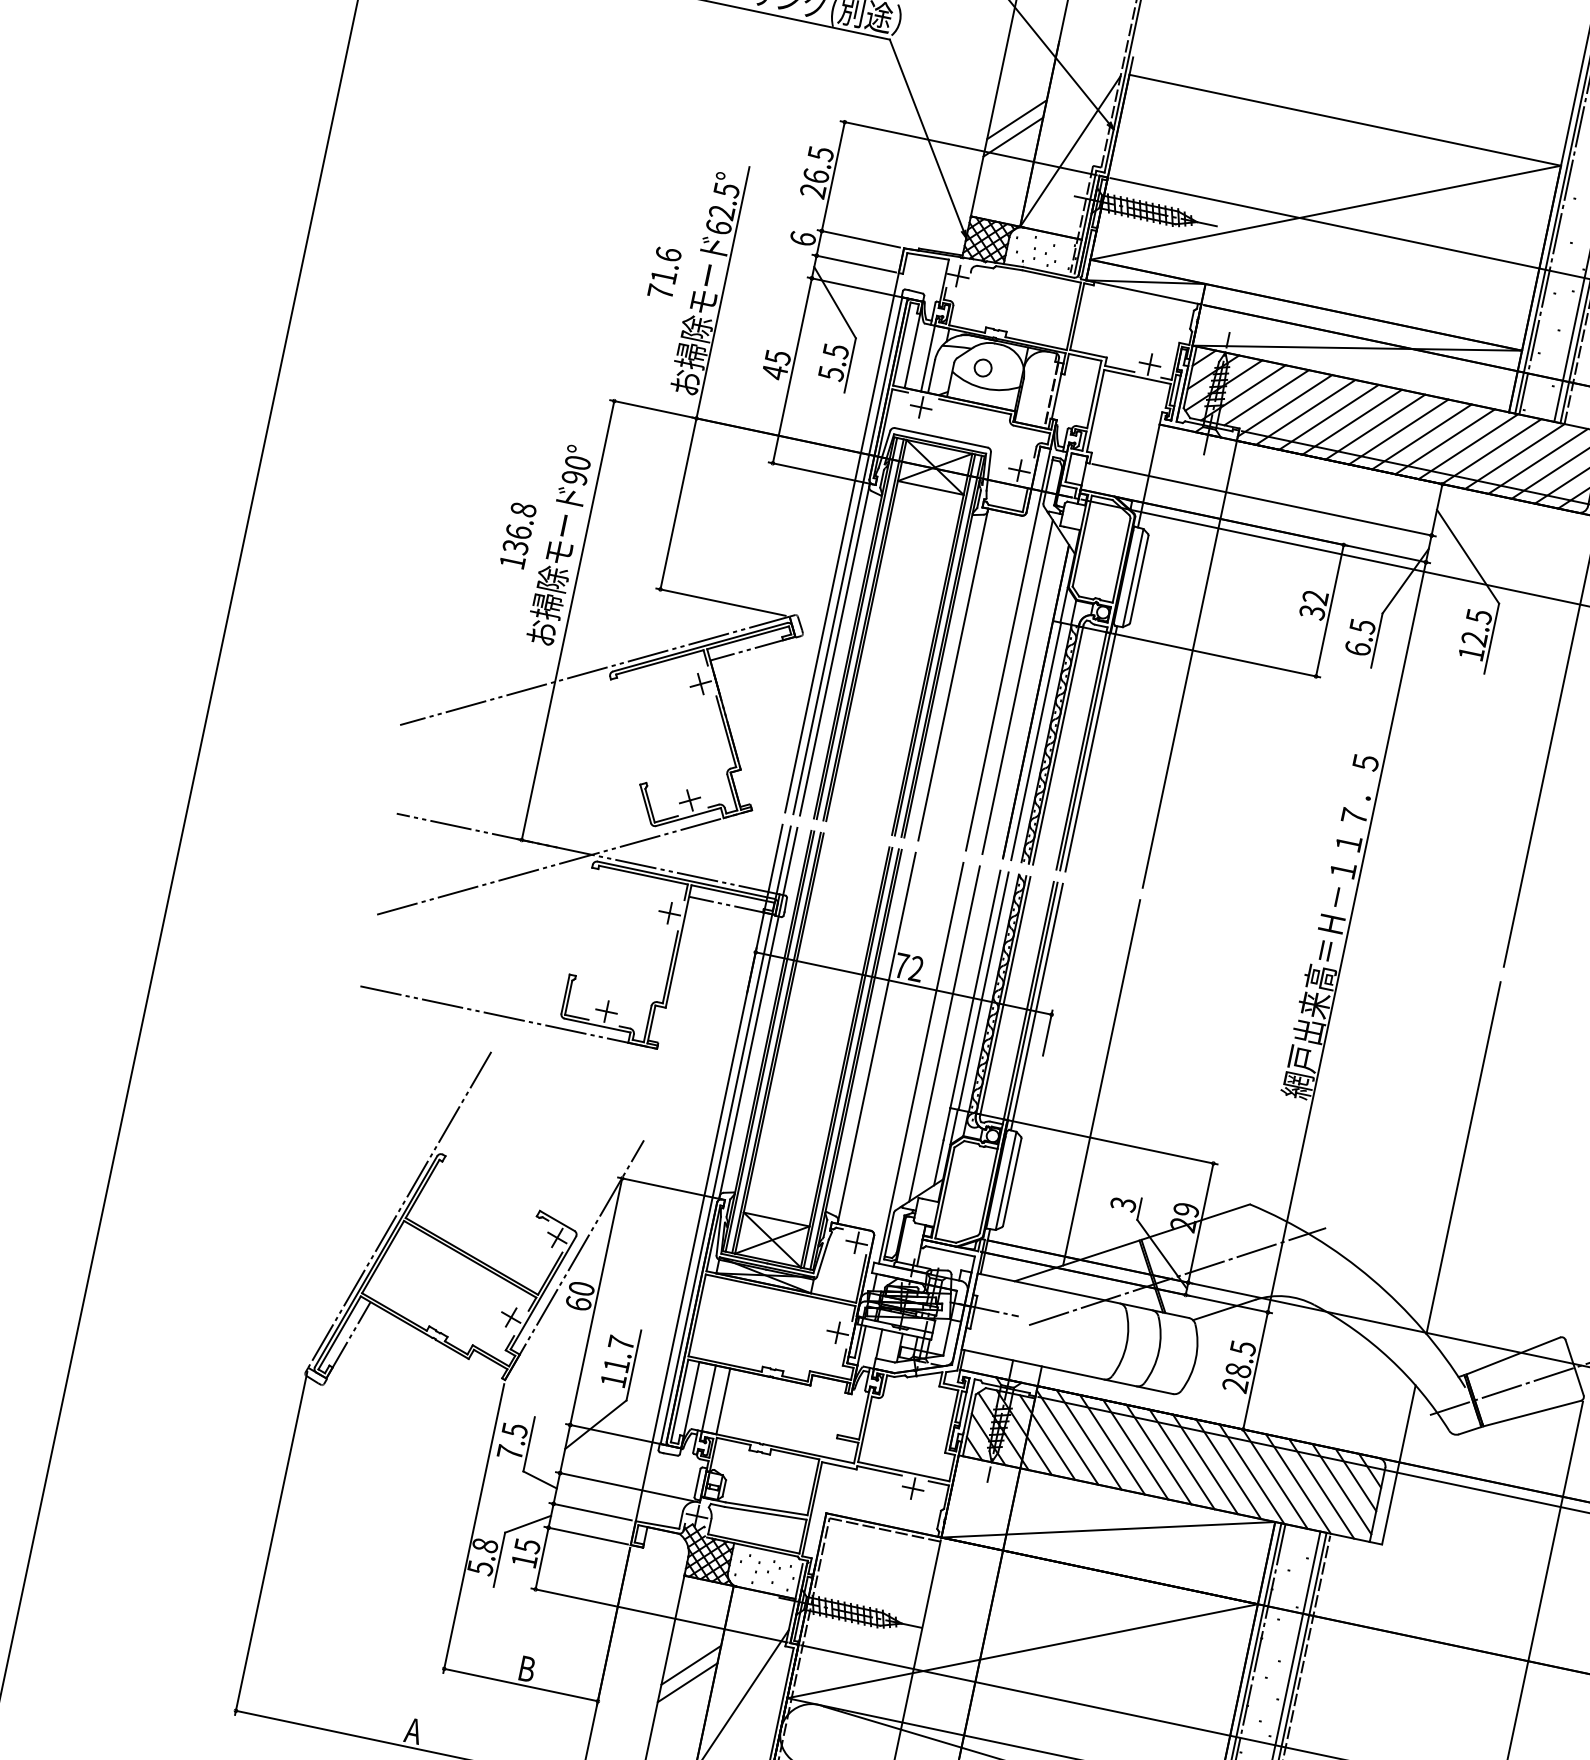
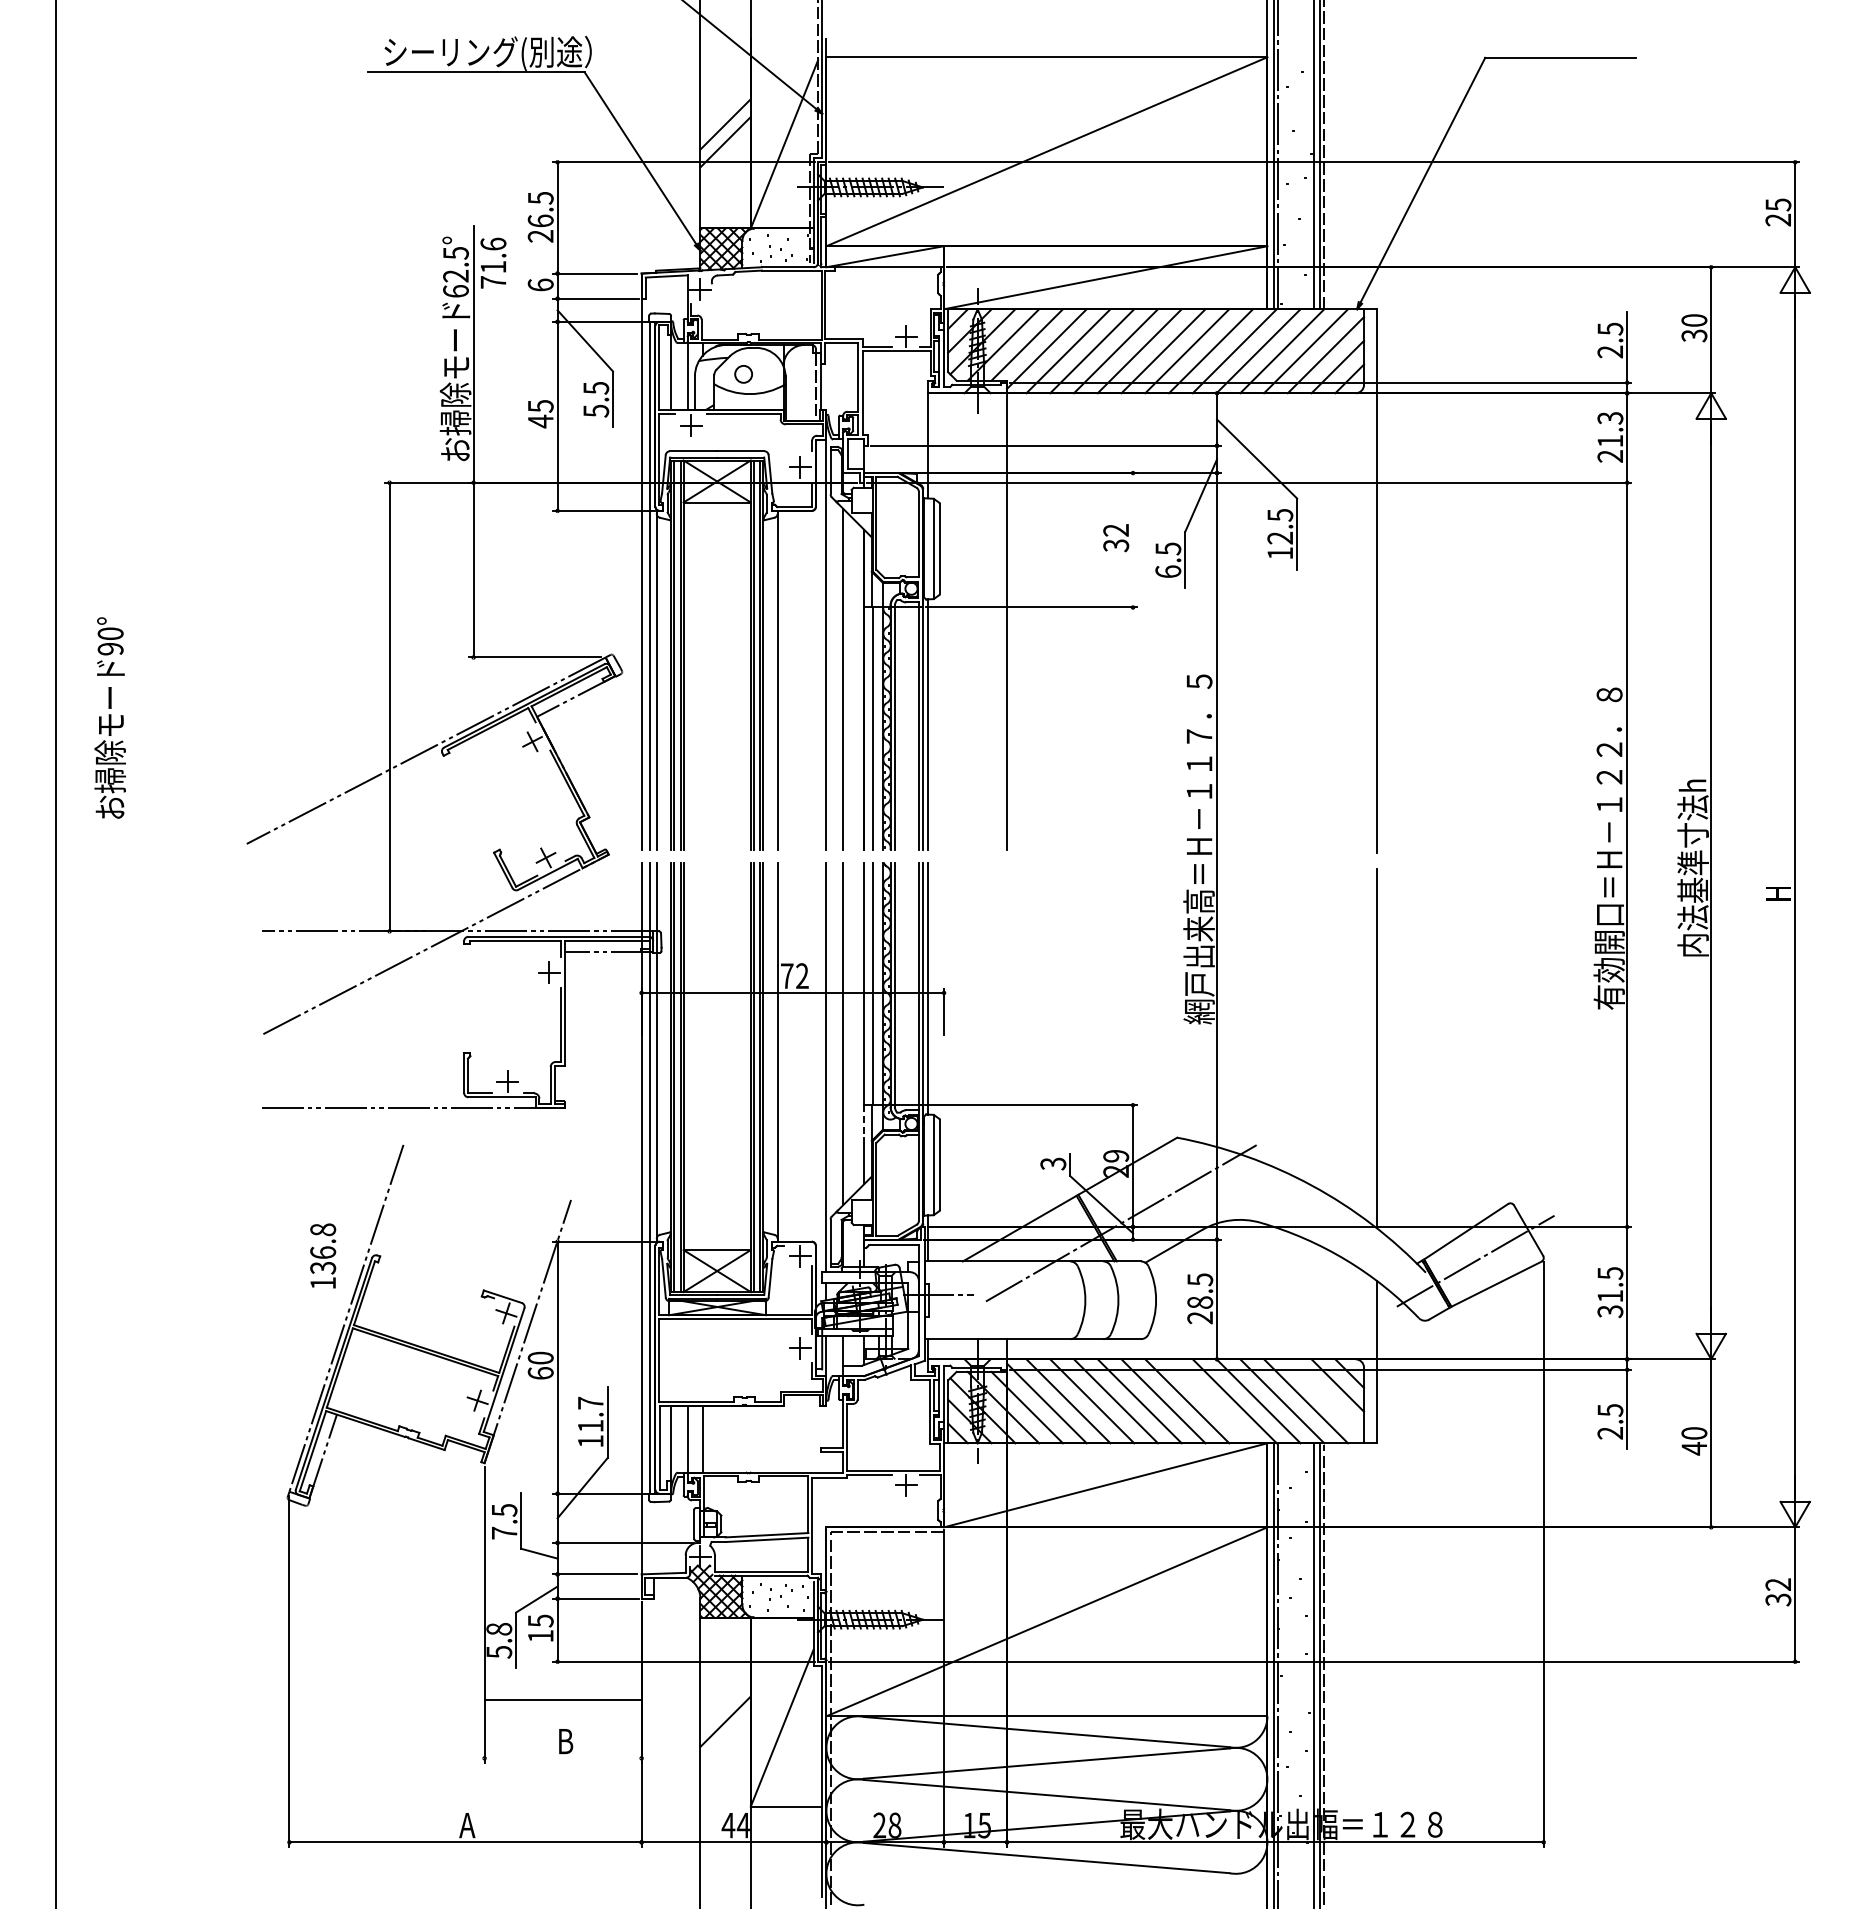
text: (664, 272) -> (493, 262), moved
text: (518, 534) -> (323, 1255), moved
text: (559, 544) -> (109, 717), moved
line: (1330, 611) -> (1133, 540), removed
line: (1102, 1082) -> (1007, 1048), removed
line: (947, 1125) -> (864, 1122), solid -> dashed
line: (1229, 1469) -> (1211, 1401), removed
line: (1341, 1489) -> (1325, 1397), removed
line: (691, 1664) -> (725, 1703), removed
line: (520, 1685) -> (562, 1700), moved

